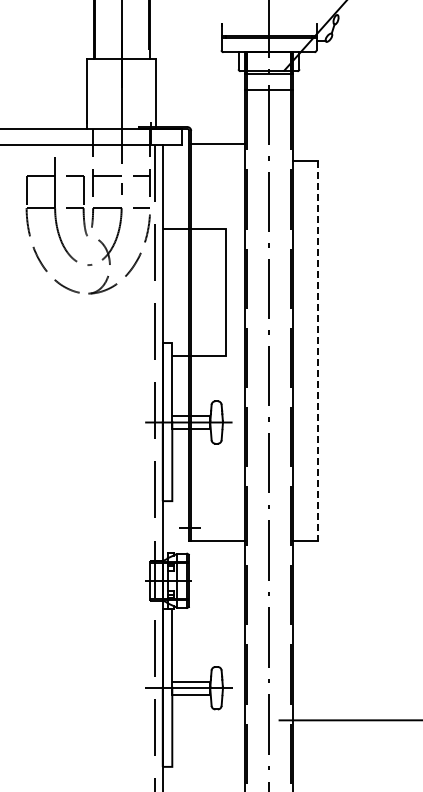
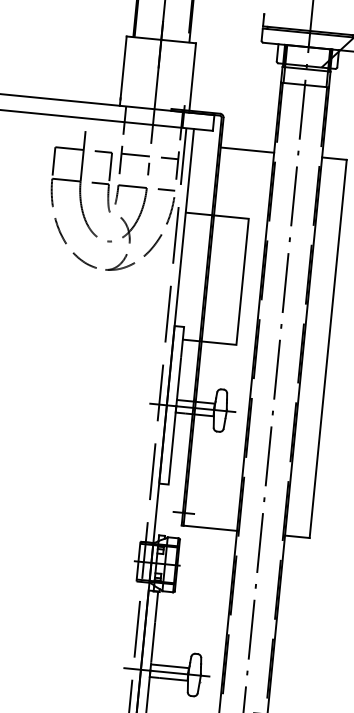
line: (217, 143) -> (246, 149), moved
line: (317, 350) -> (327, 348), dashed -> solid

